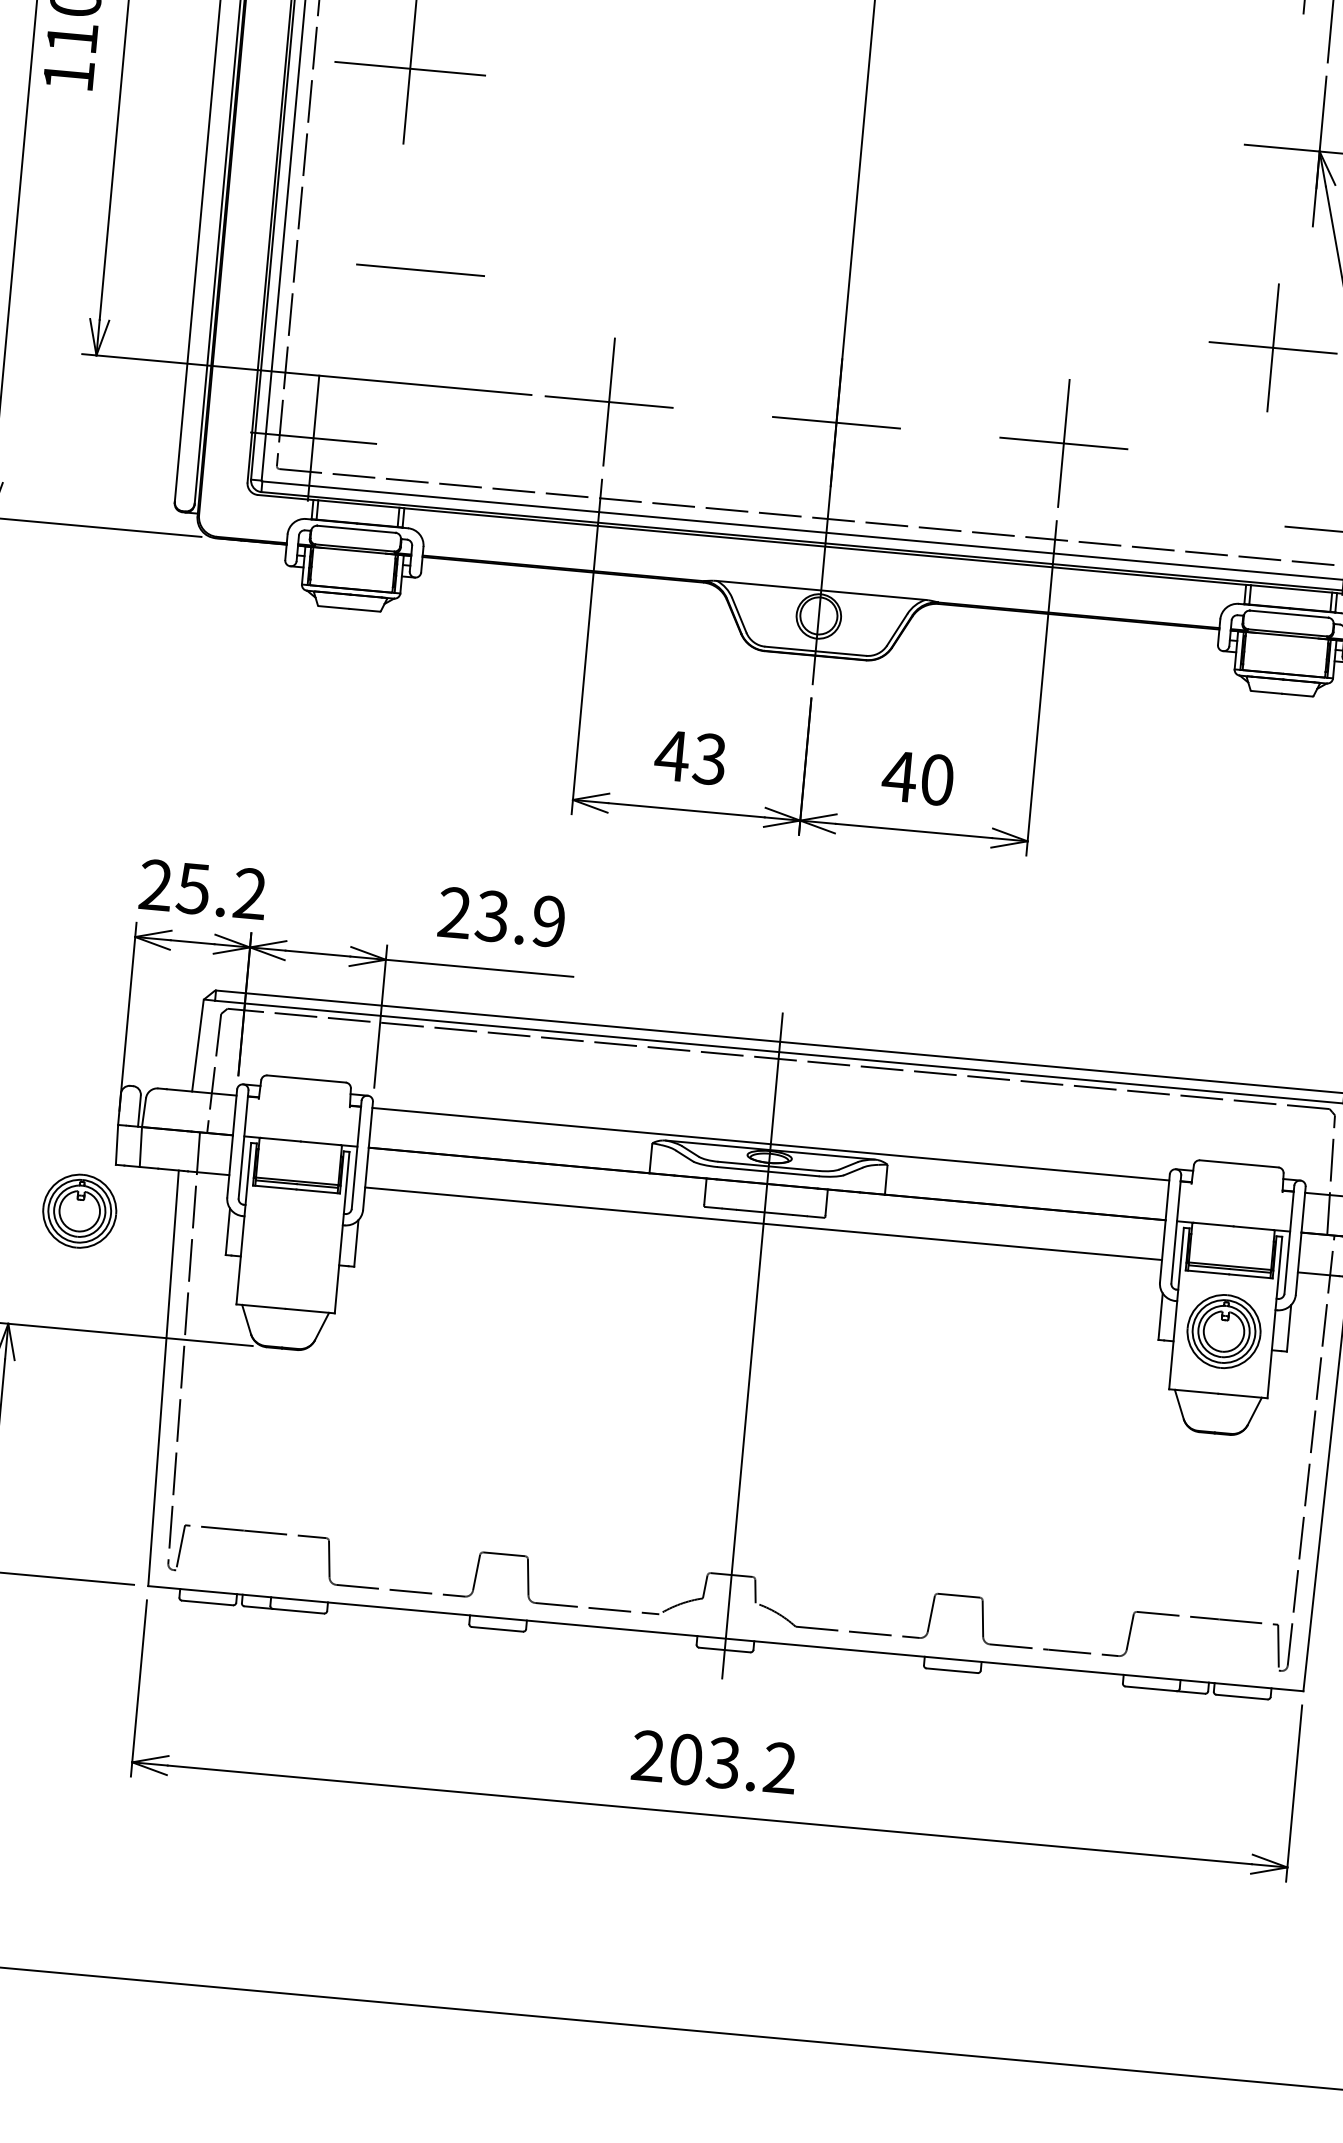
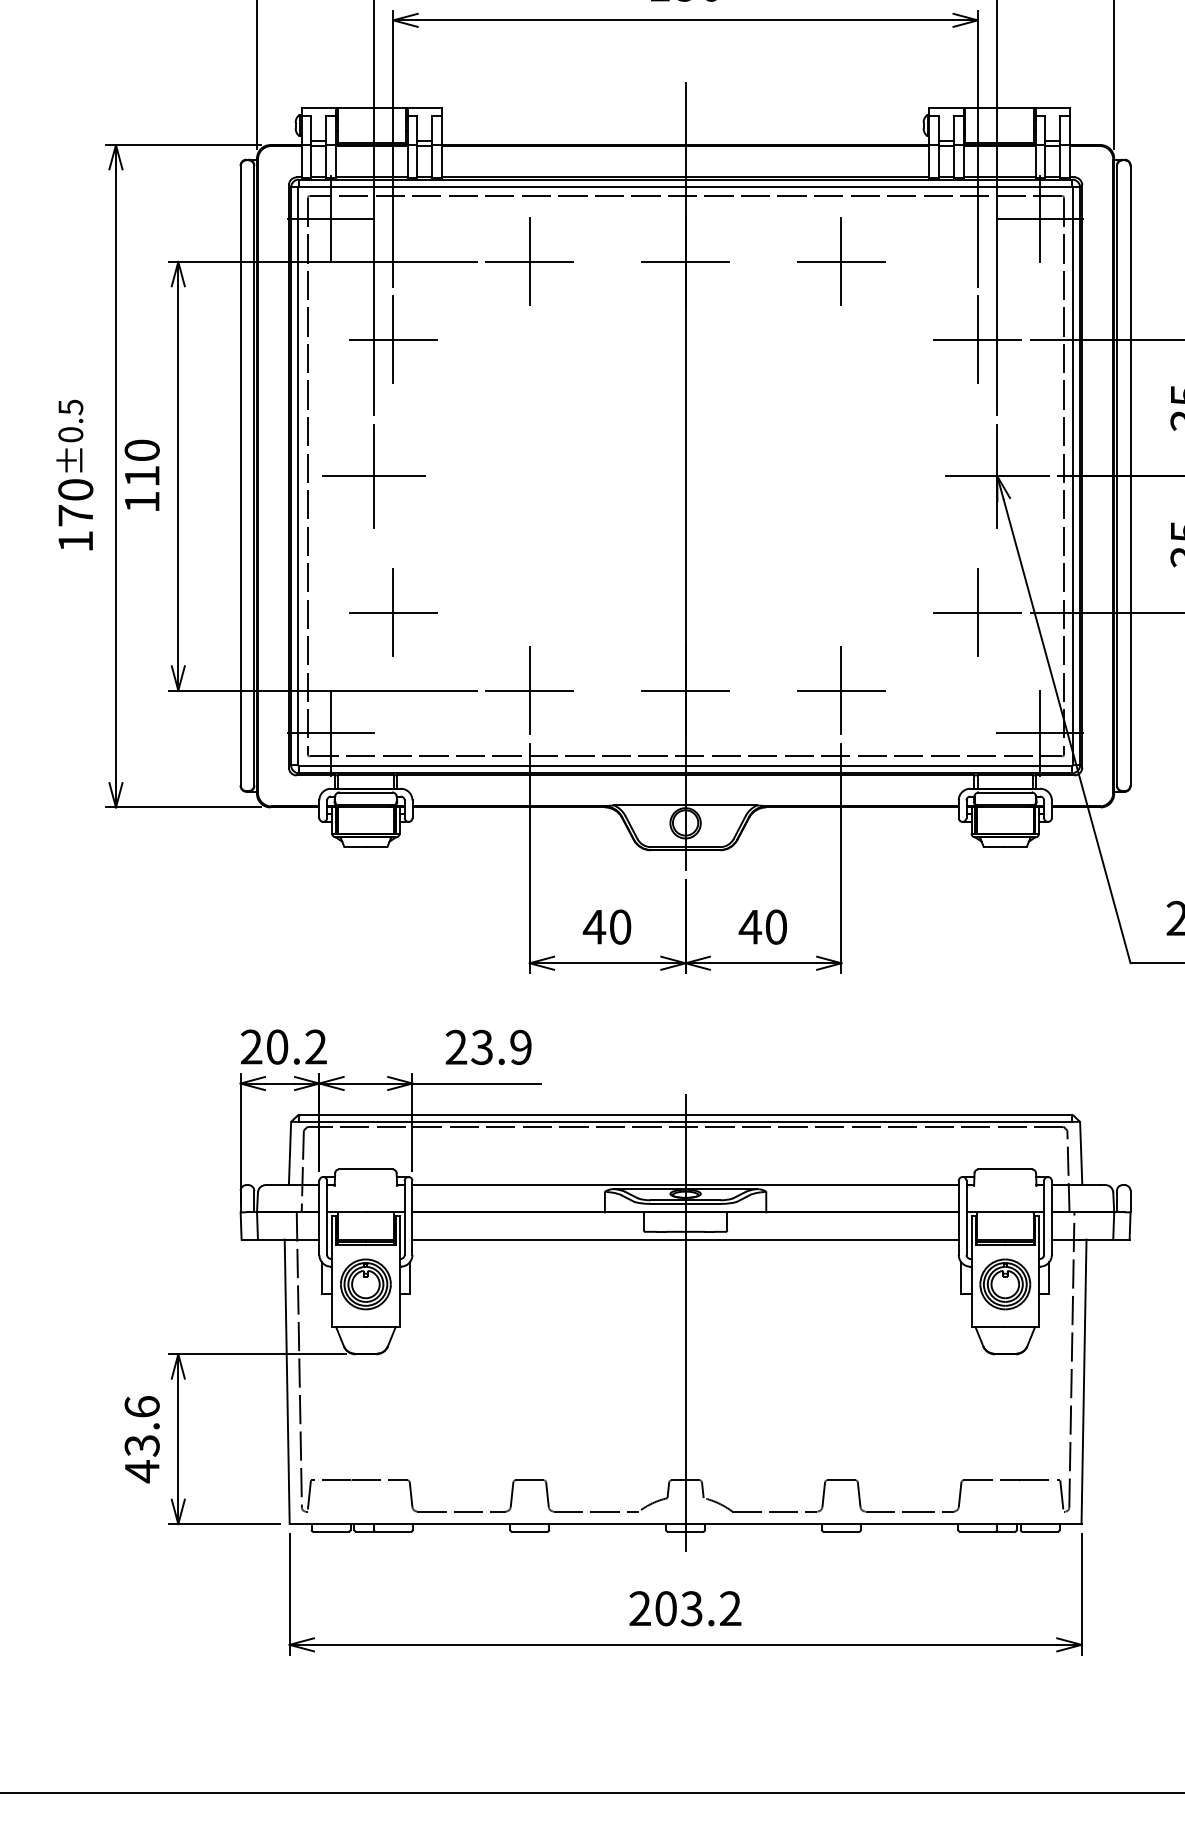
line: (420, 270) -> (393, 612), added
text: (710, 758) -> (620, 926), 43 -> 40
text: (193, 887) -> (277, 1046), 25.2 -> 20.2
part: (79, 1211) -> (365, 1284), moved

